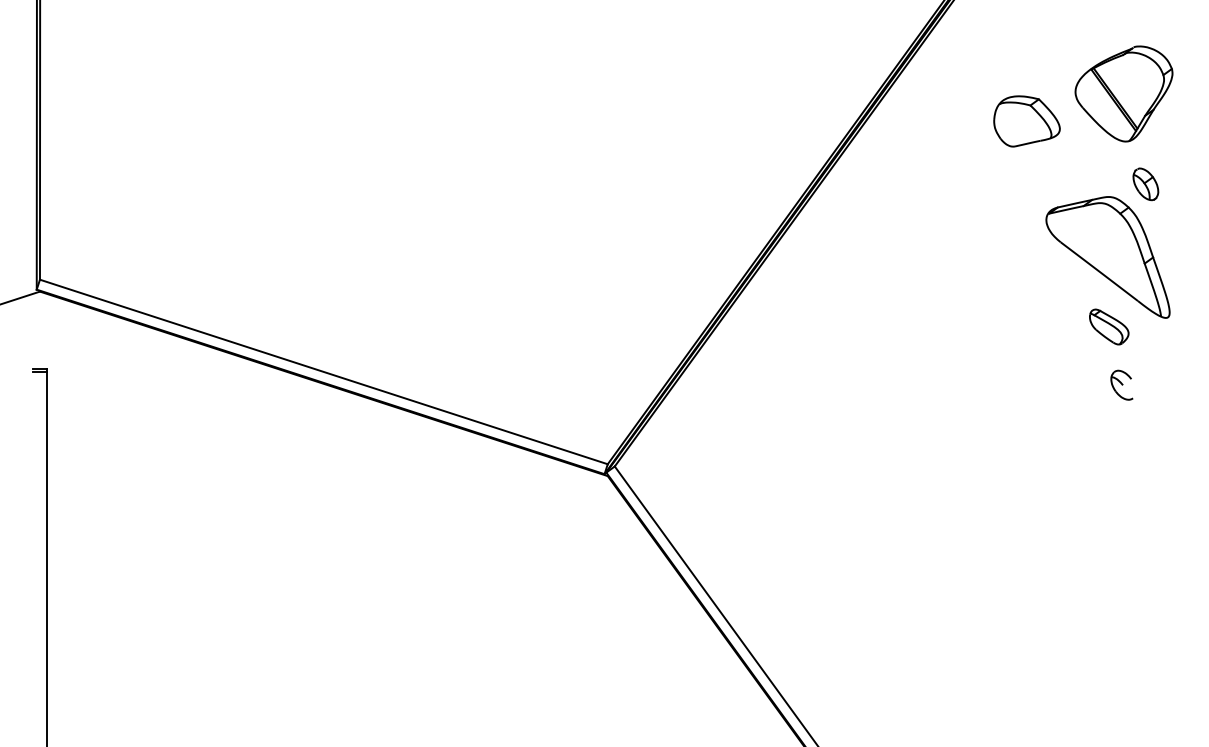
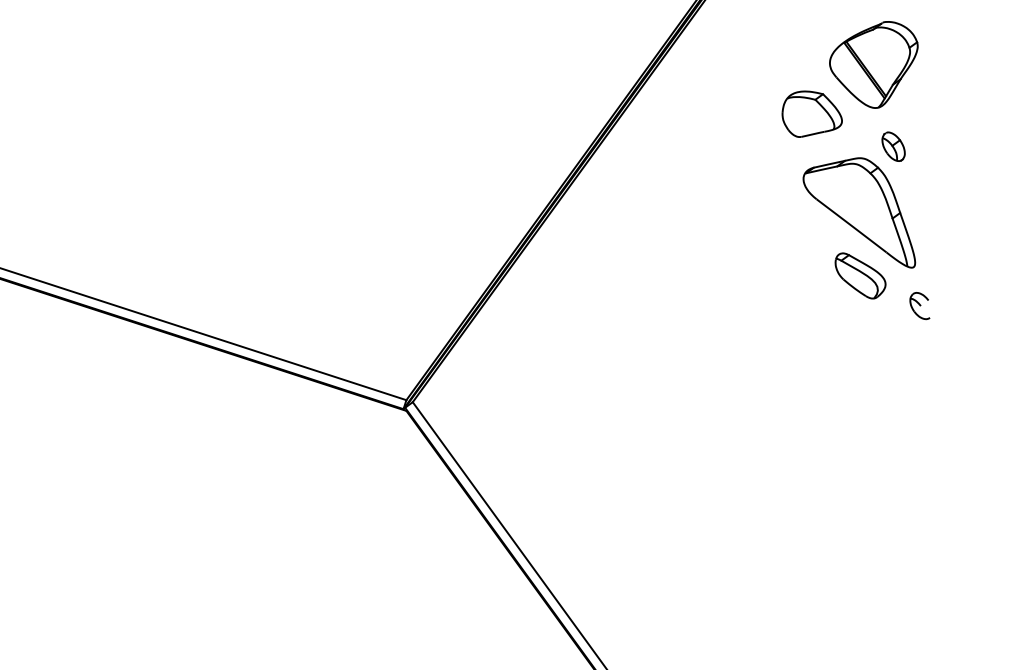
part: (1026, 121) -> (811, 114), moved
part: (1108, 326) -> (859, 275), size x1.43
part: (1121, 384) -> (919, 305), moved

